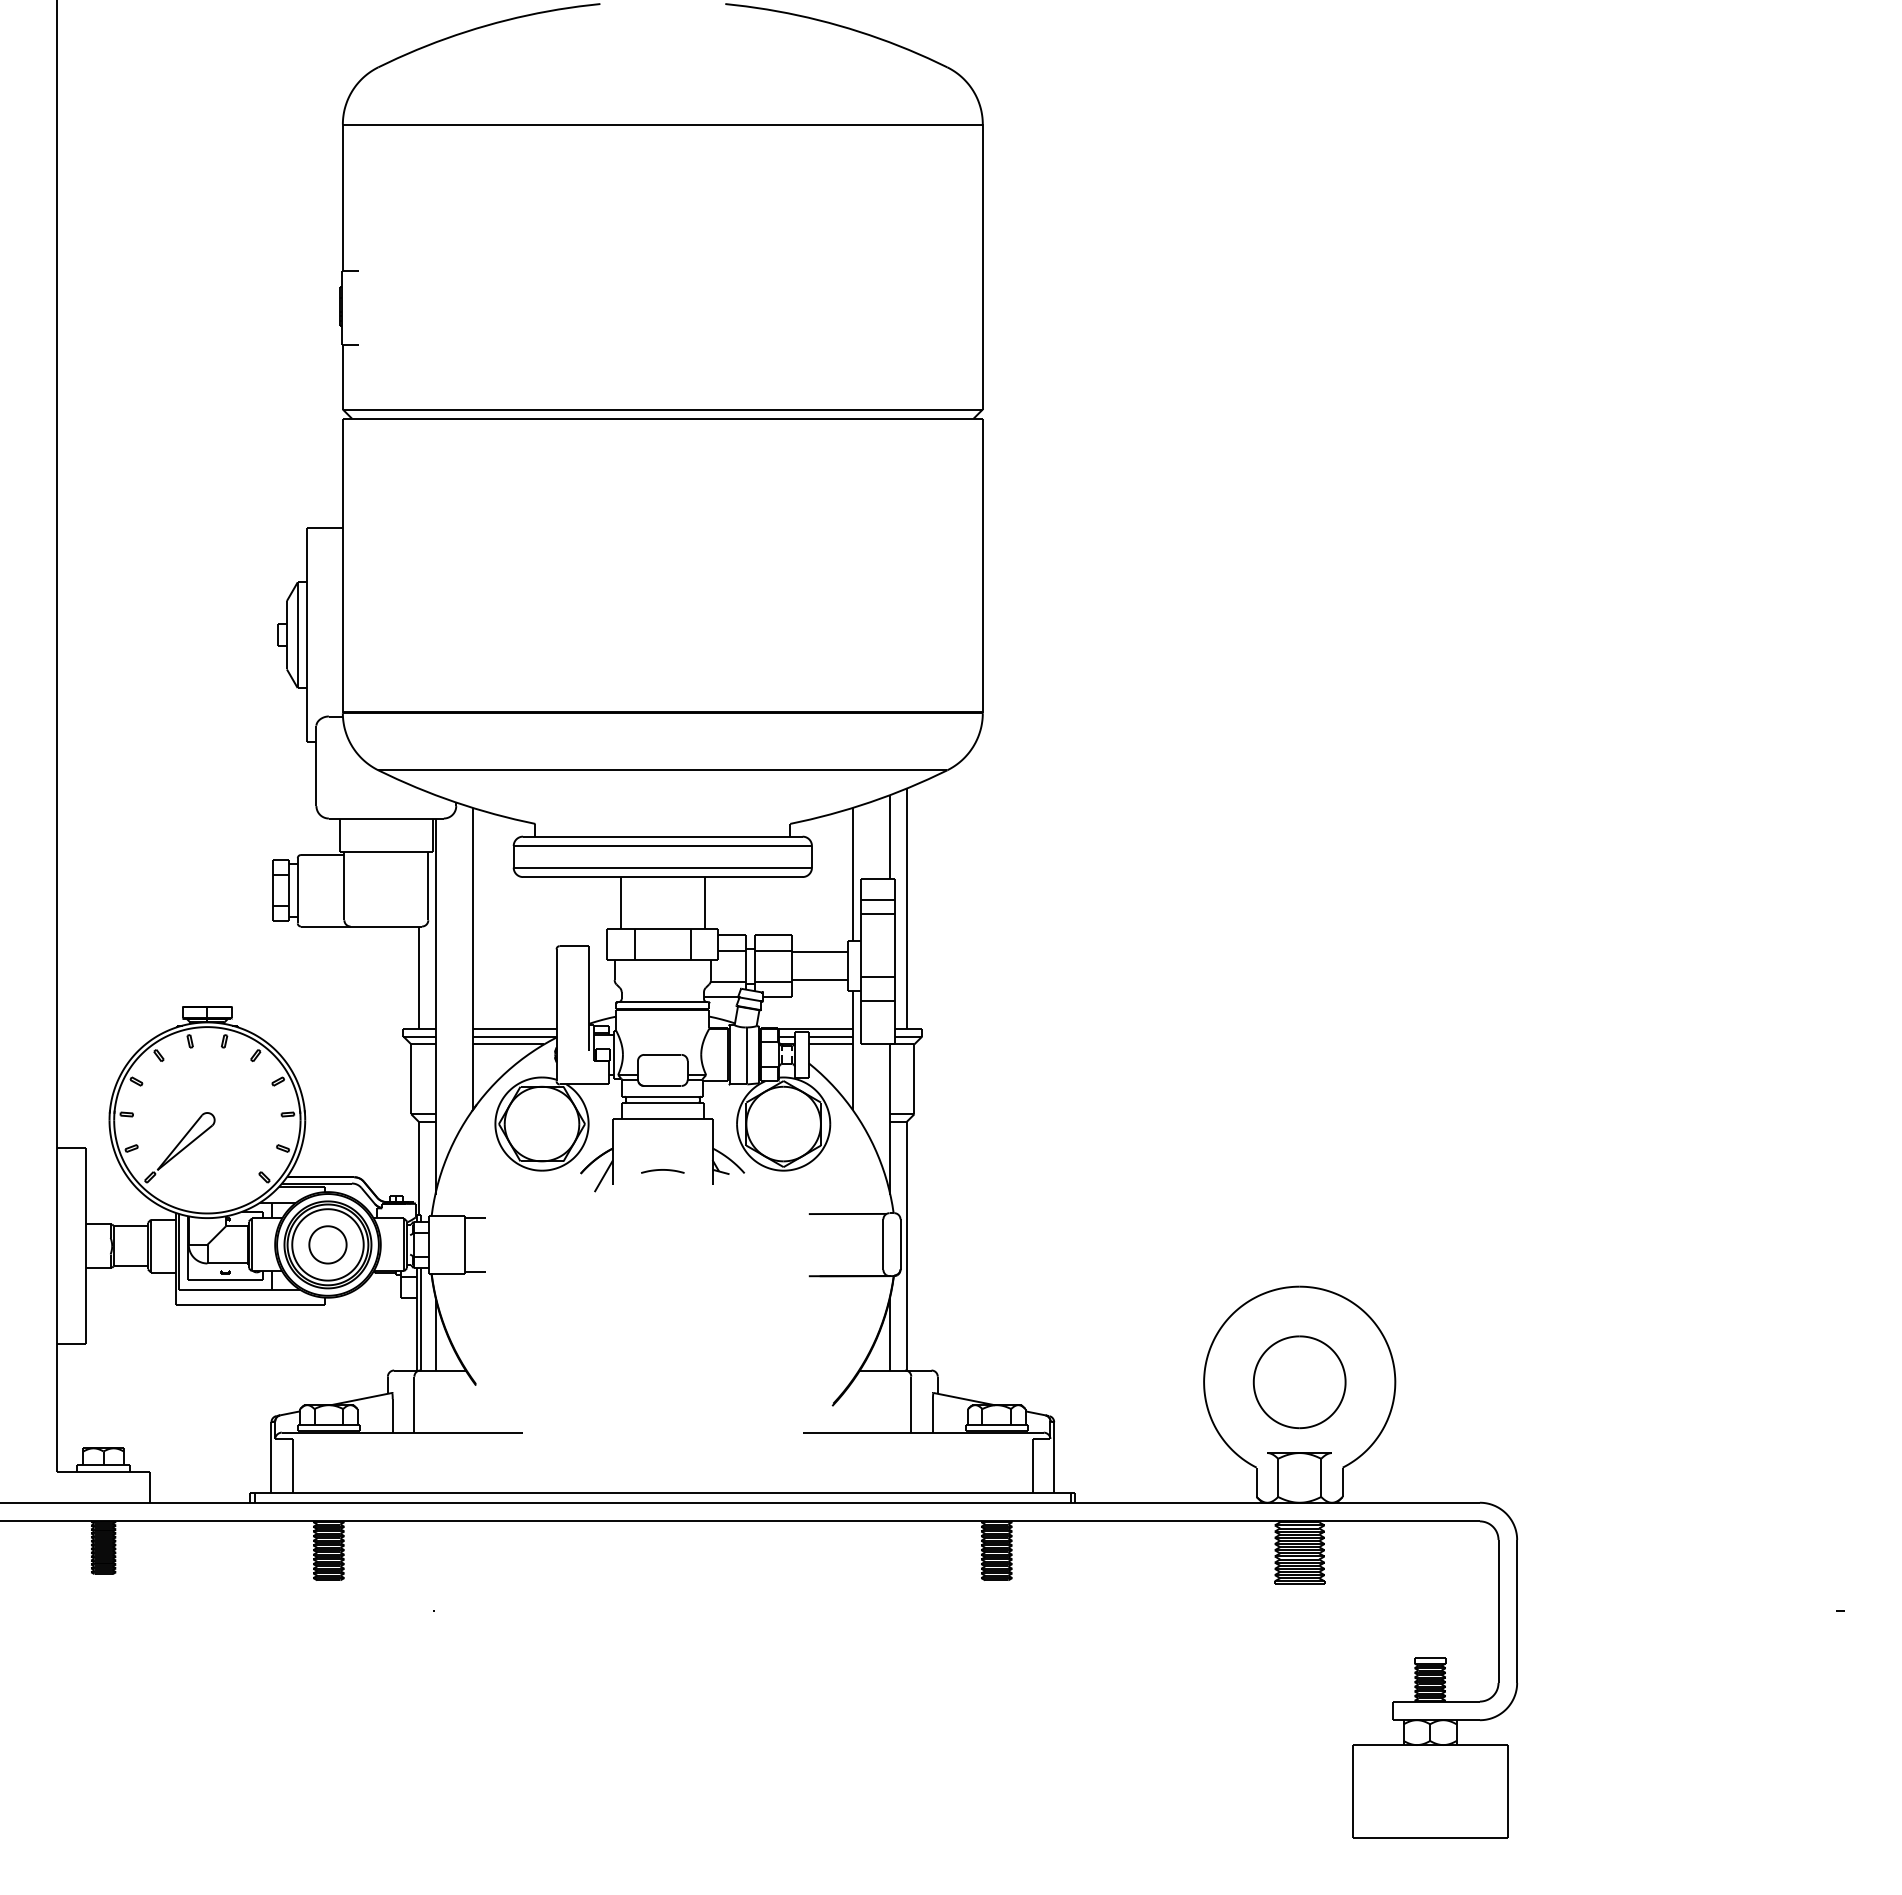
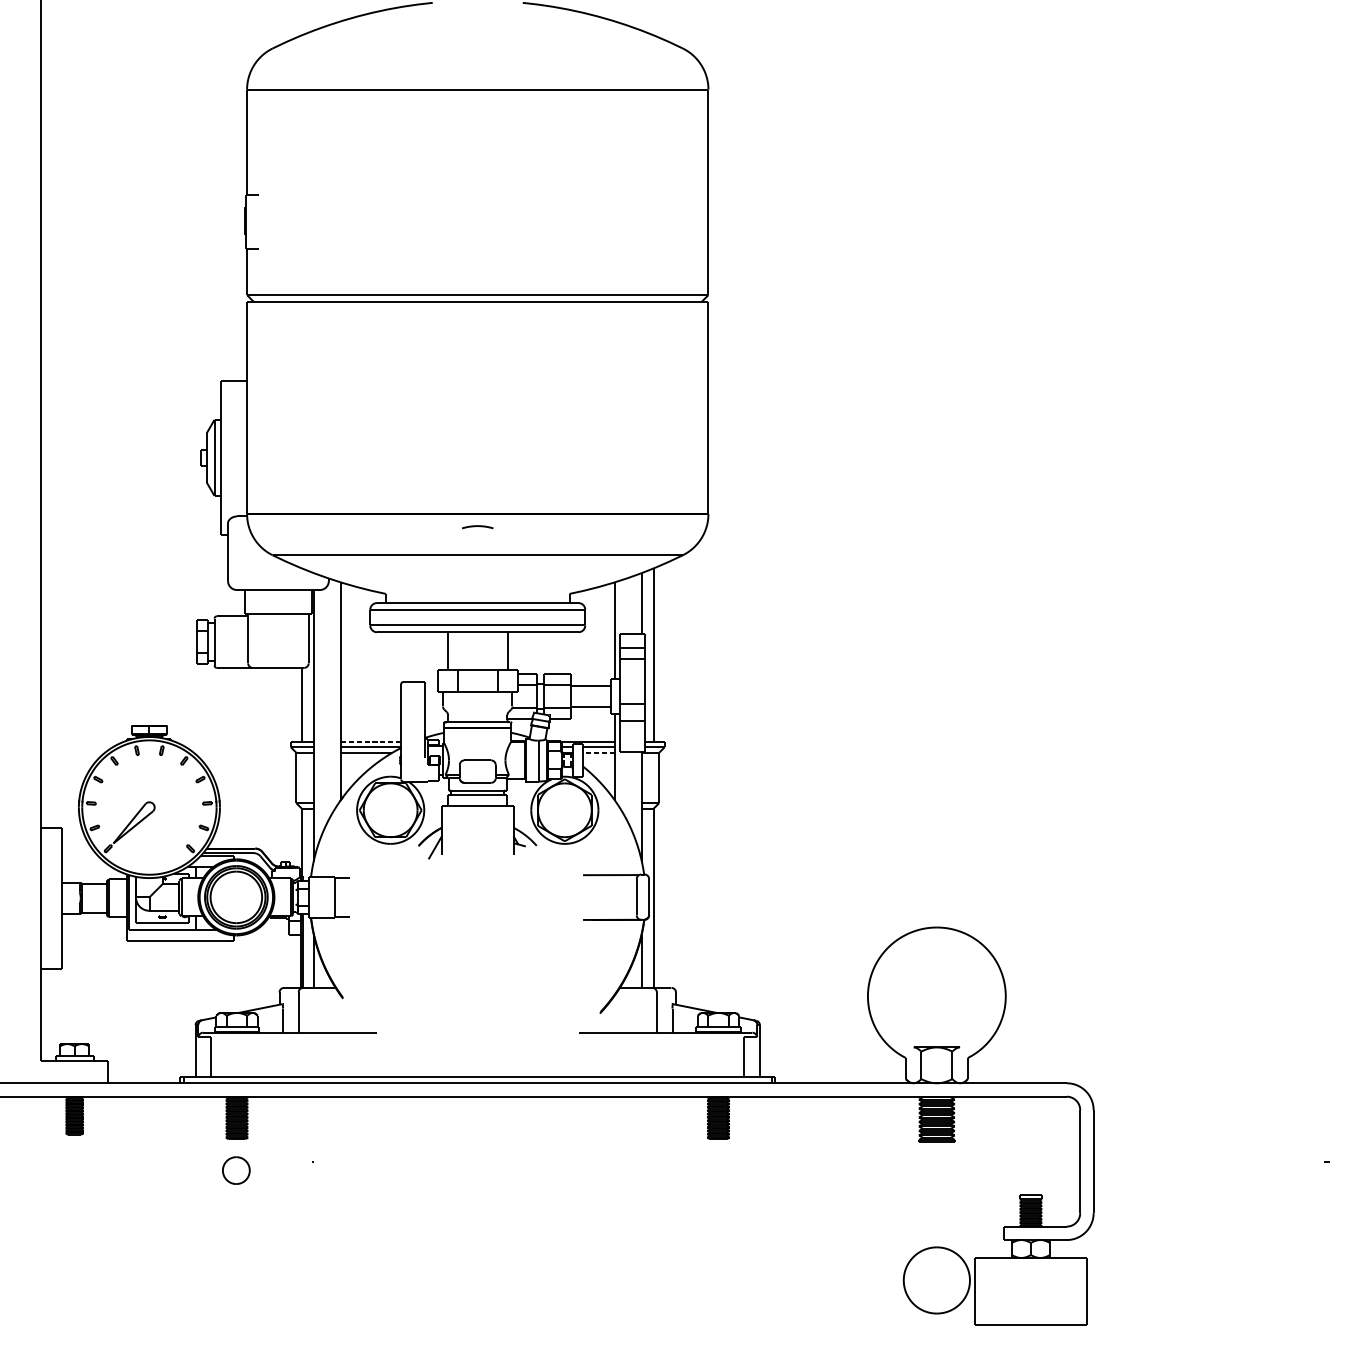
line: (514, 1028) -> (370, 741), solid -> dashed
line: (830, 1044) -> (598, 752), solid -> dashed
curve: (662, 1170) -> (477, 526), moved
part: (327, 1244) -> (236, 1170), moved
part: (1299, 1382) -> (936, 1280), moved

